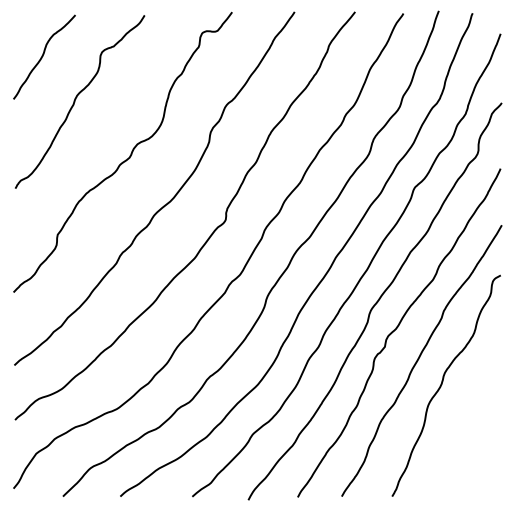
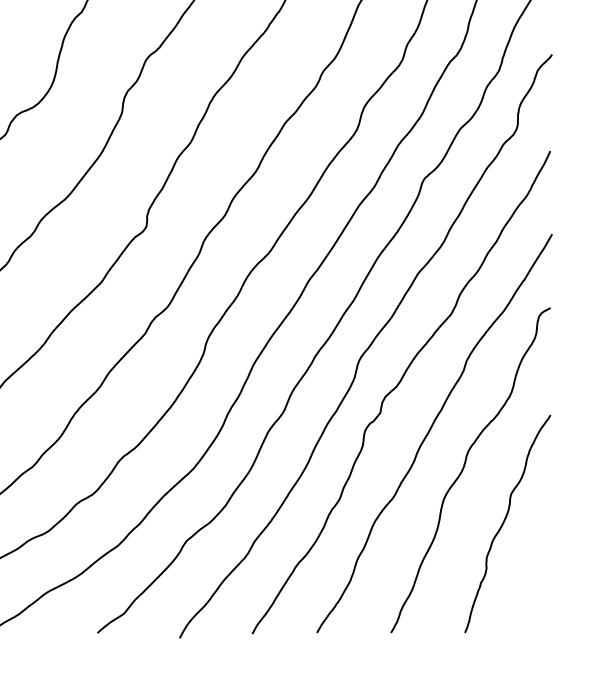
curve: (469, 422) -> (504, 524), added

